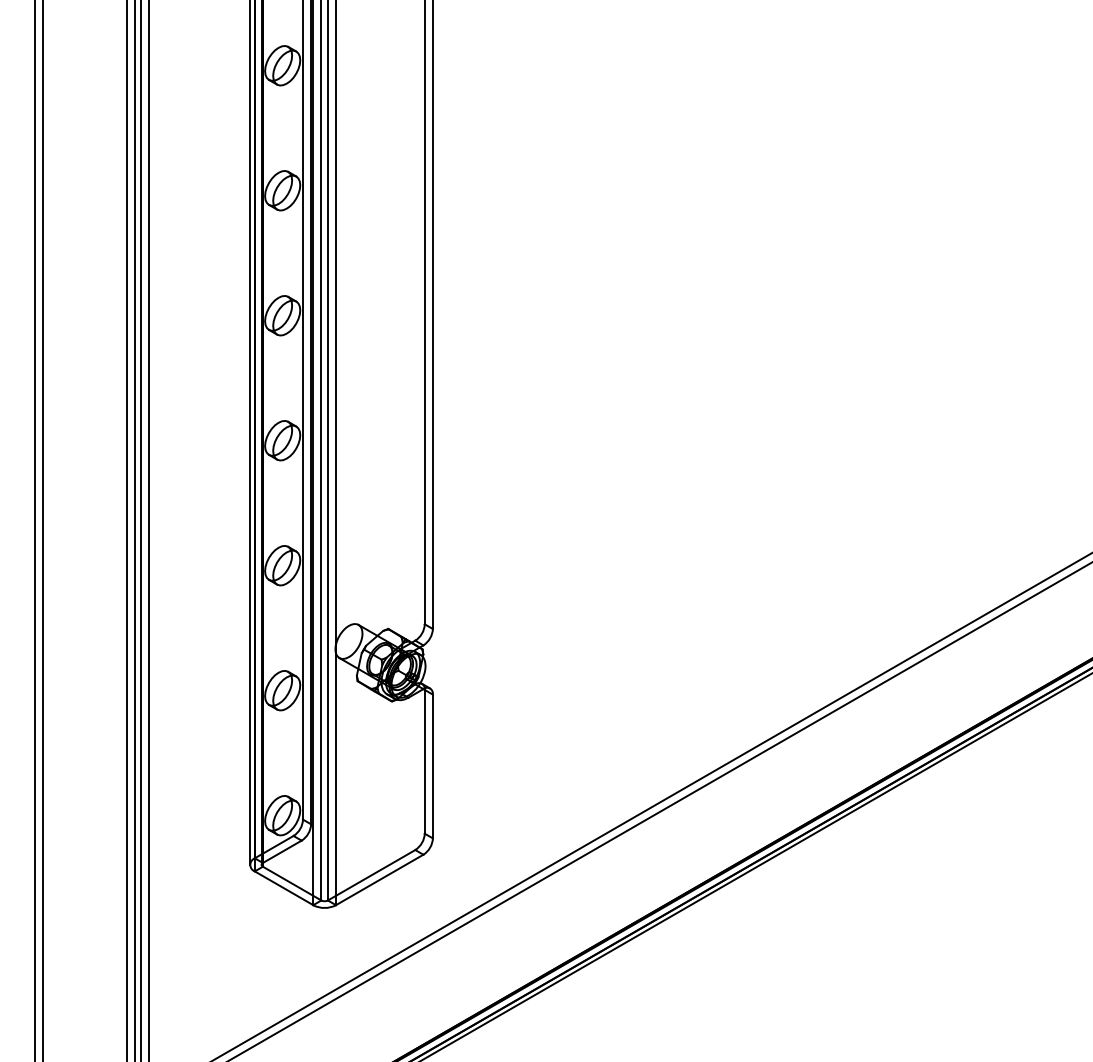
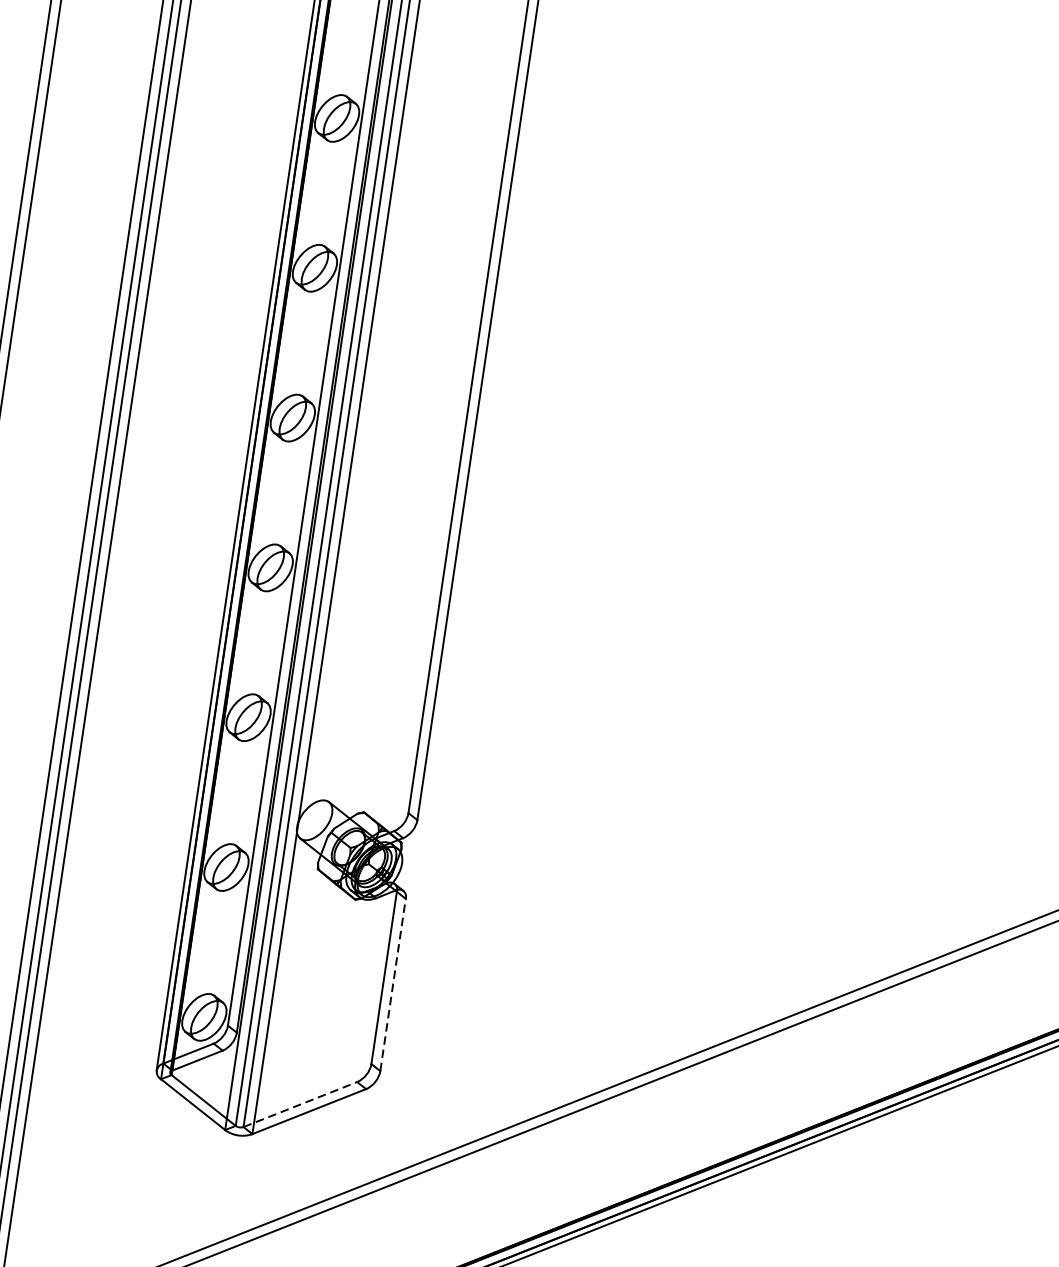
line: (432, 766) -> (392, 984), solid -> dashed
line: (372, 875) -> (301, 1104), solid -> dashed

